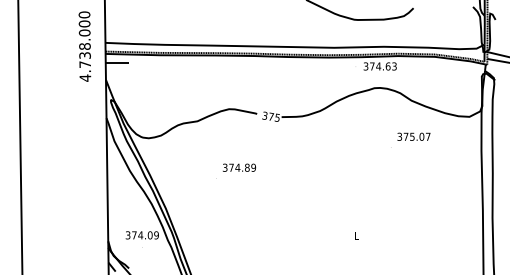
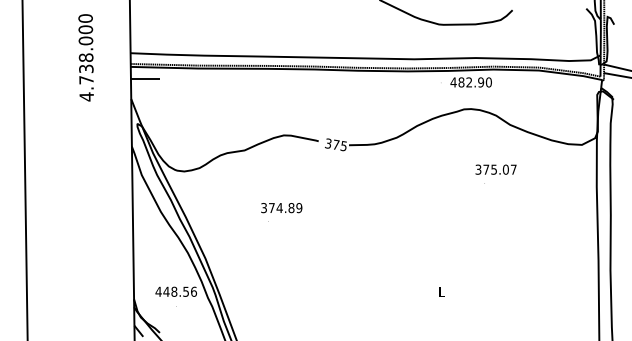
text: (84, 46) -> (85, 57), moved
text: (379, 66) -> (470, 82), 374.63 -> 482.90
text: (413, 136) -> (495, 169), moved
text: (239, 168) -> (281, 208), moved
text: (142, 235) -> (176, 291), 374.09 -> 448.56

